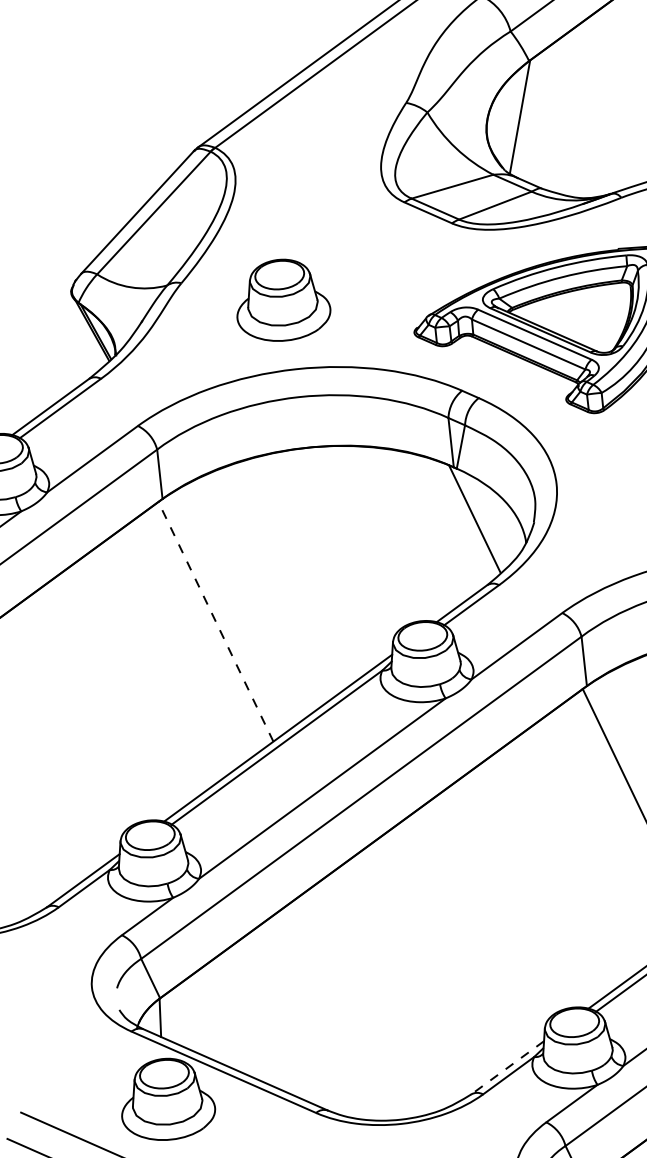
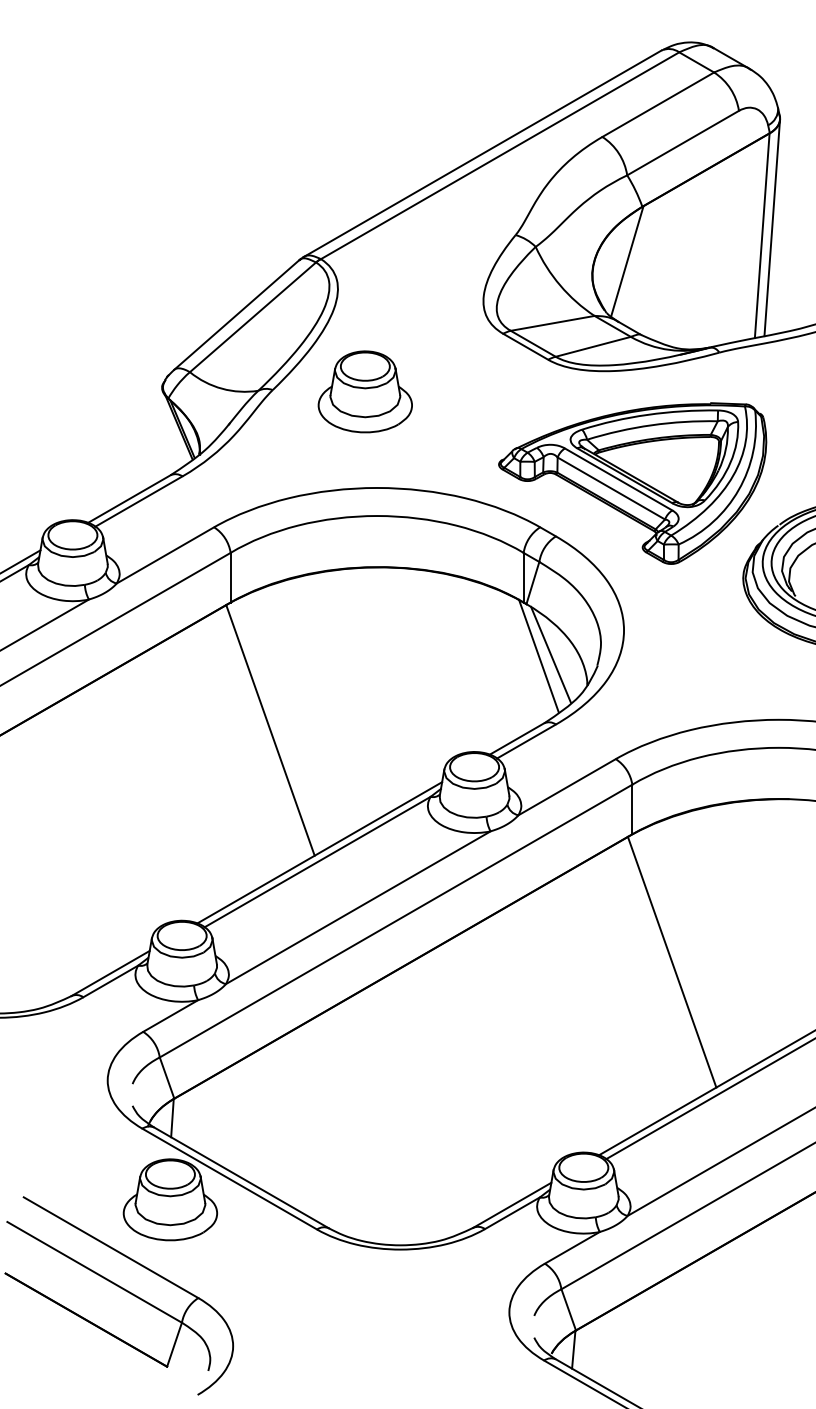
part: (281, 299) -> (364, 391), moved
line: (486, 516) -> (550, 654), added
line: (215, 621) -> (270, 730), dashed -> solid
line: (506, 1068) -> (511, 1205), dashed -> solid

